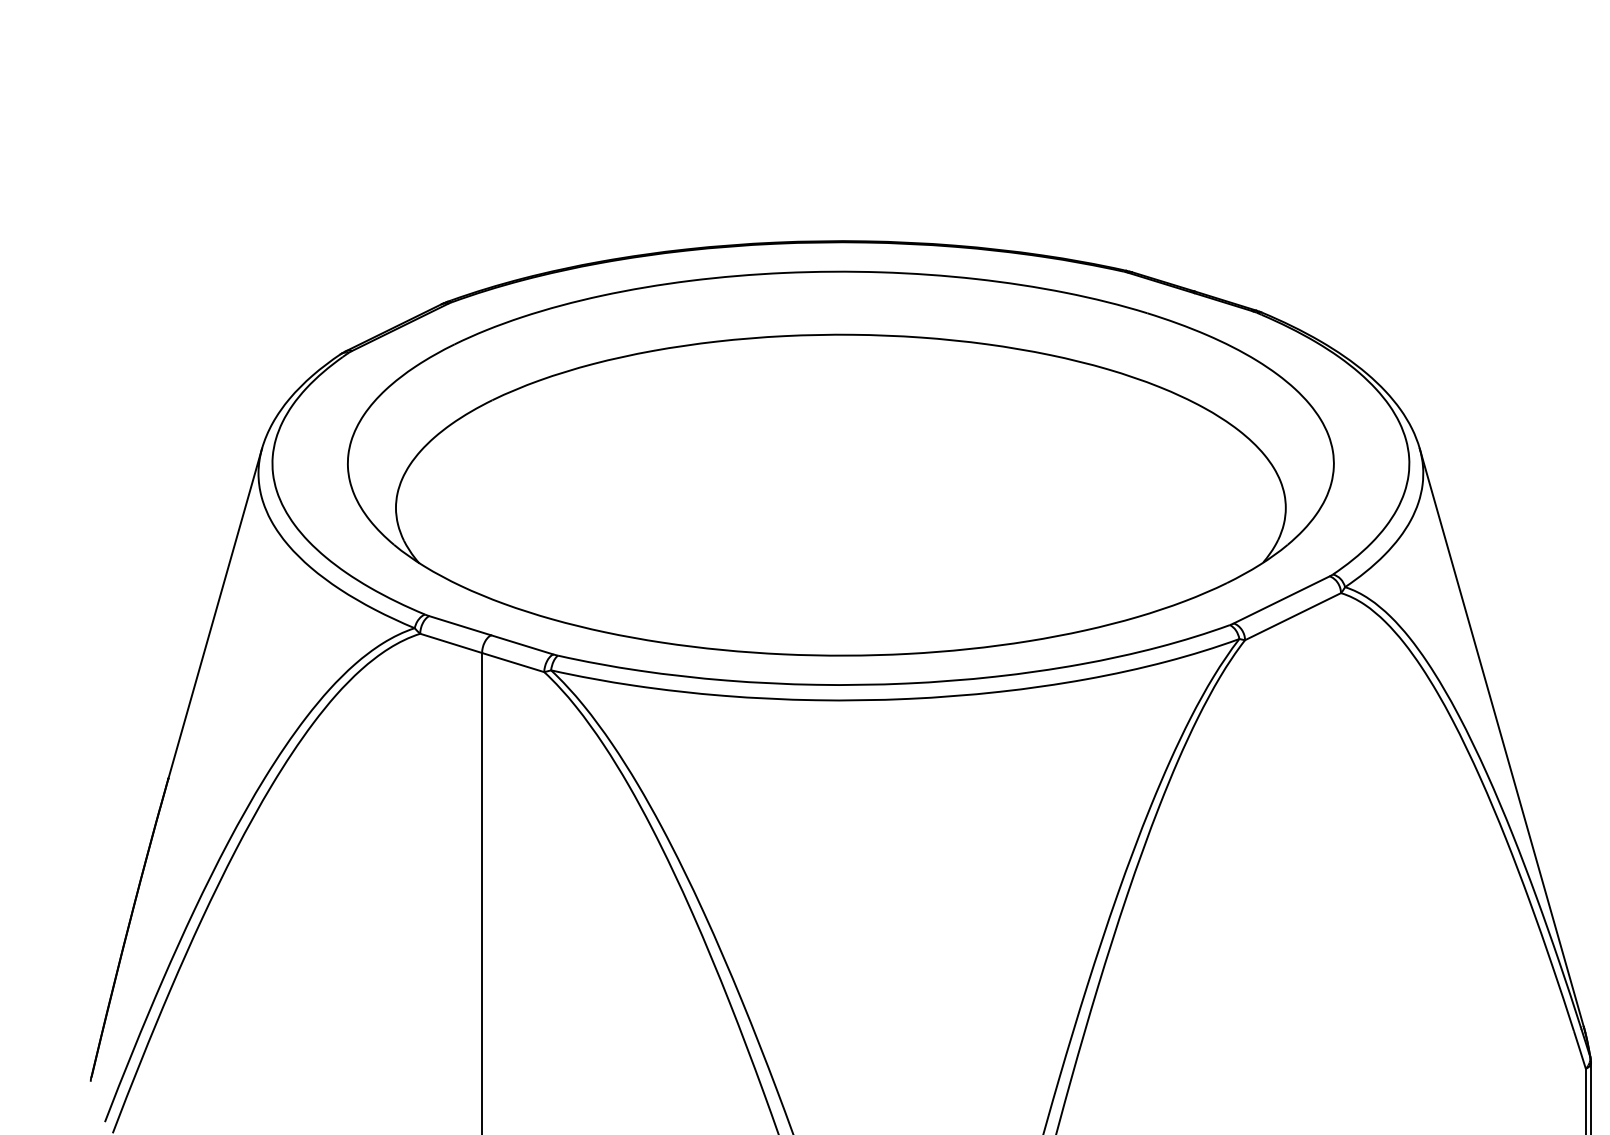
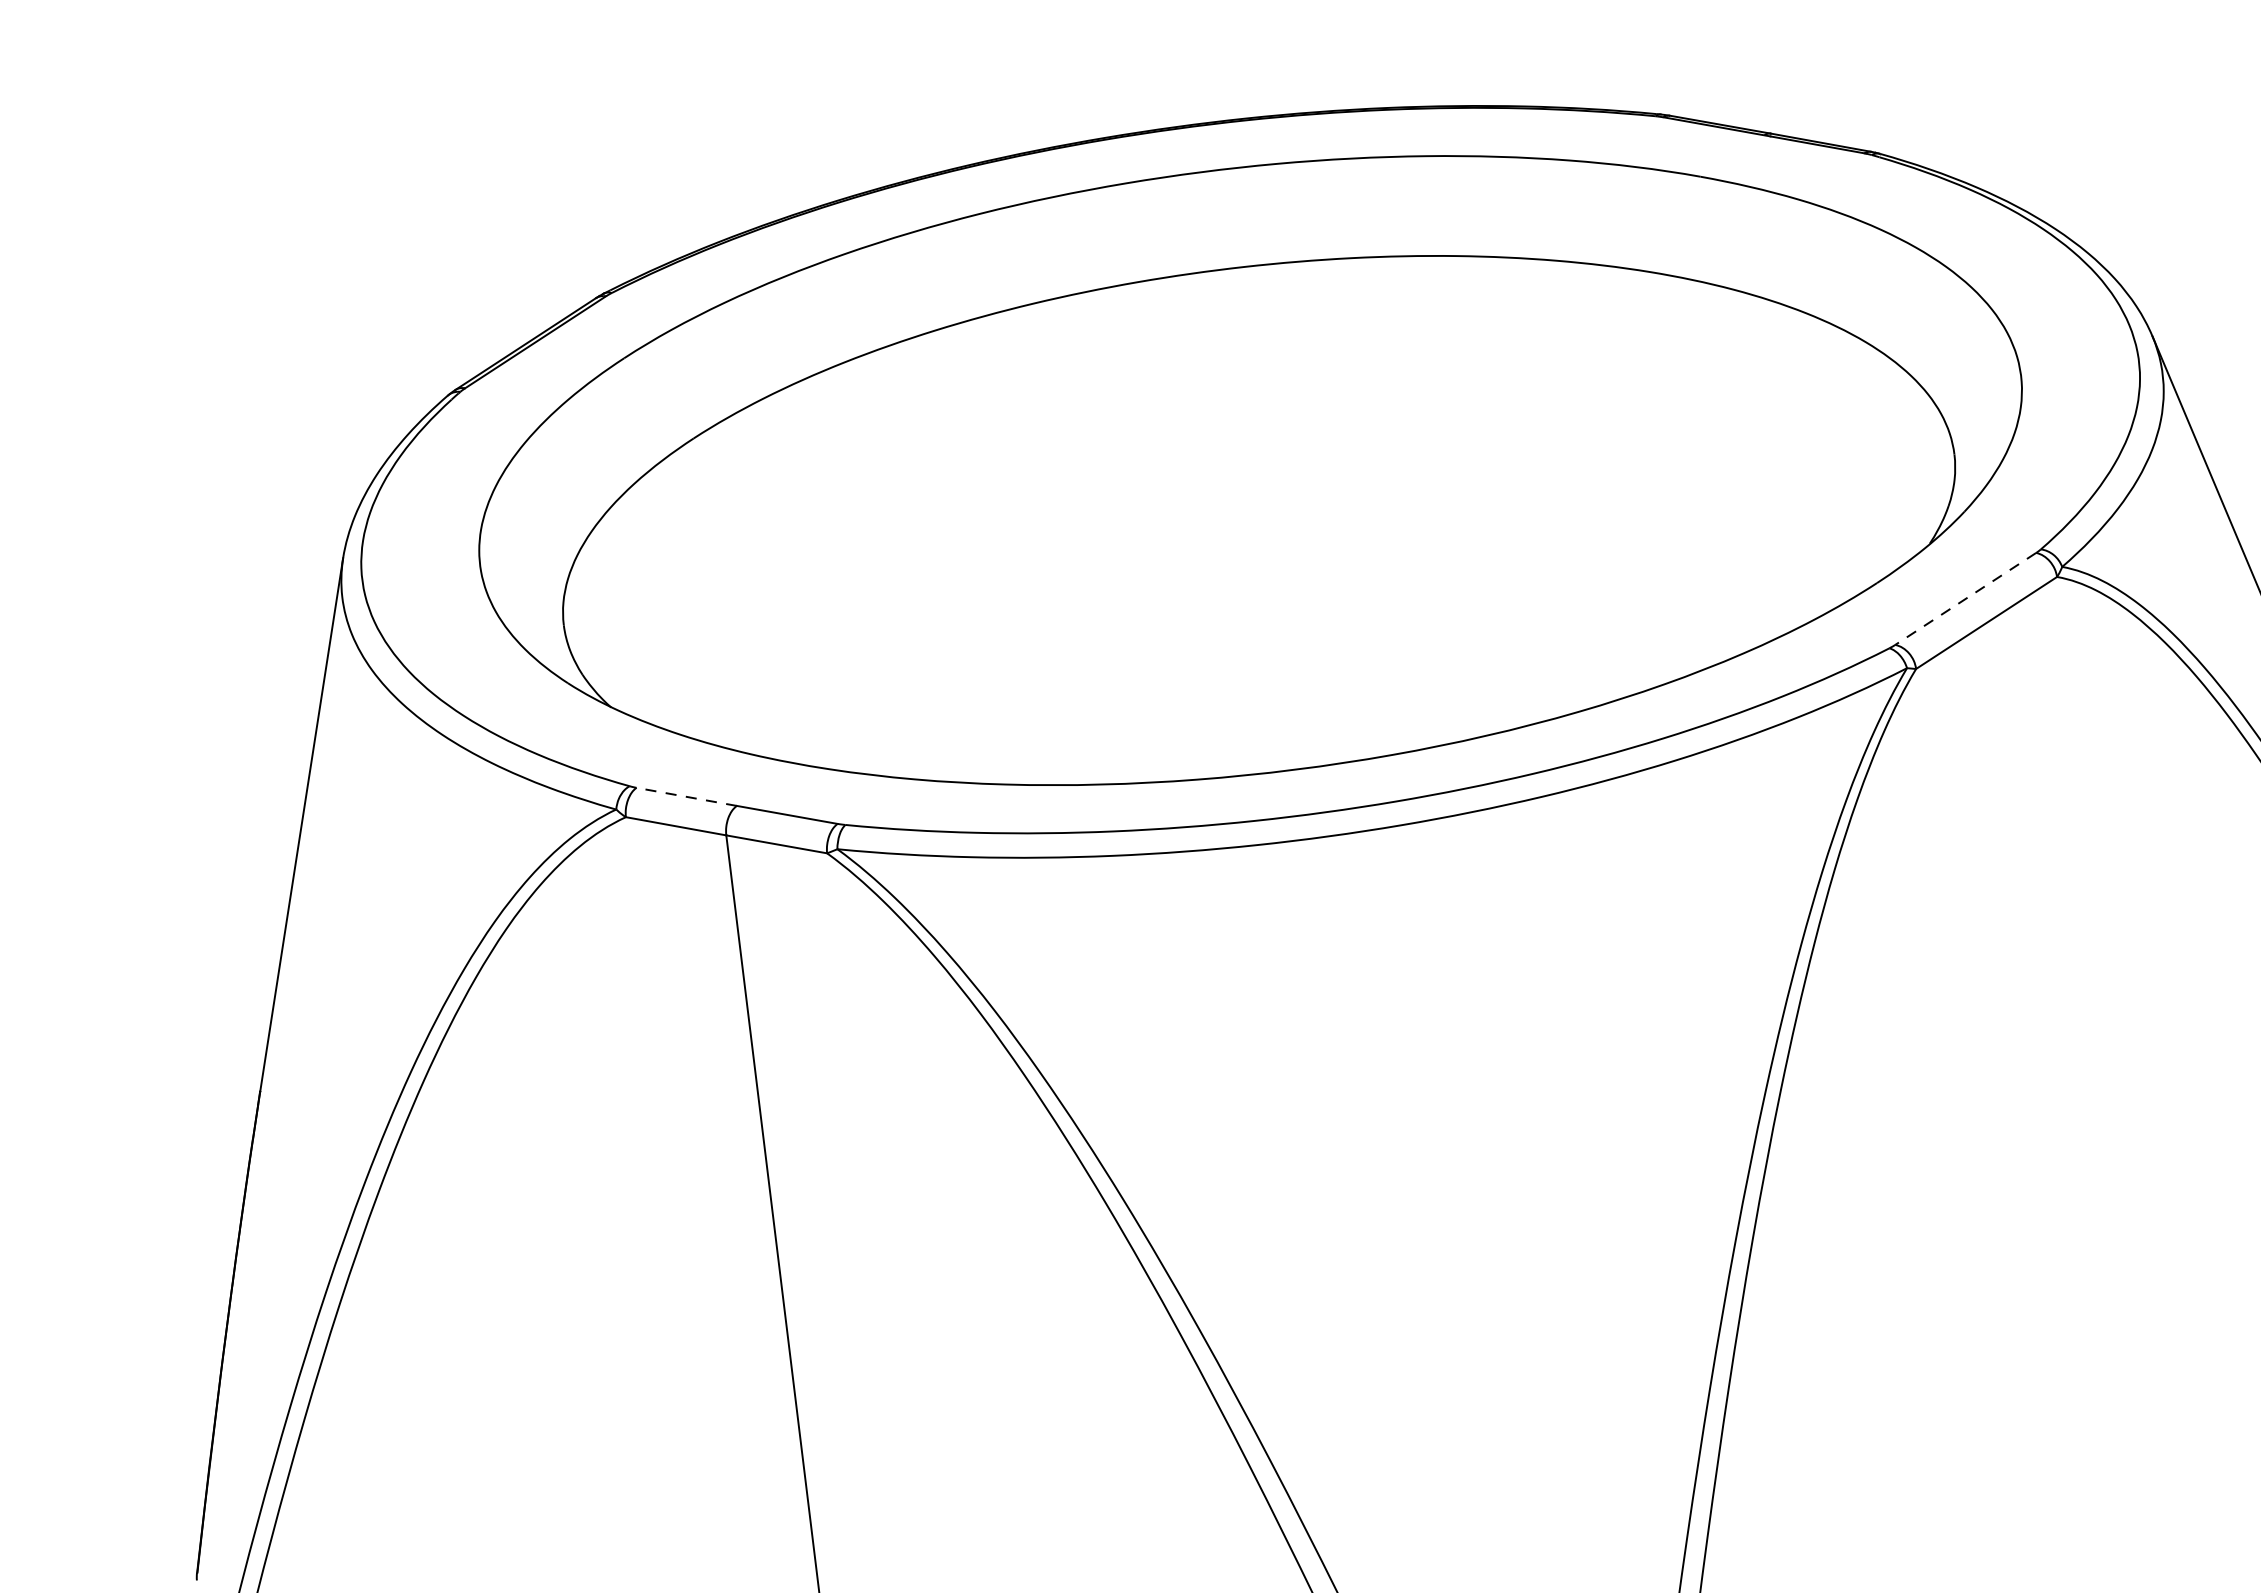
line: (1281, 600) -> (1965, 599), solid -> dashed
line: (459, 625) -> (685, 796), solid -> dashed

